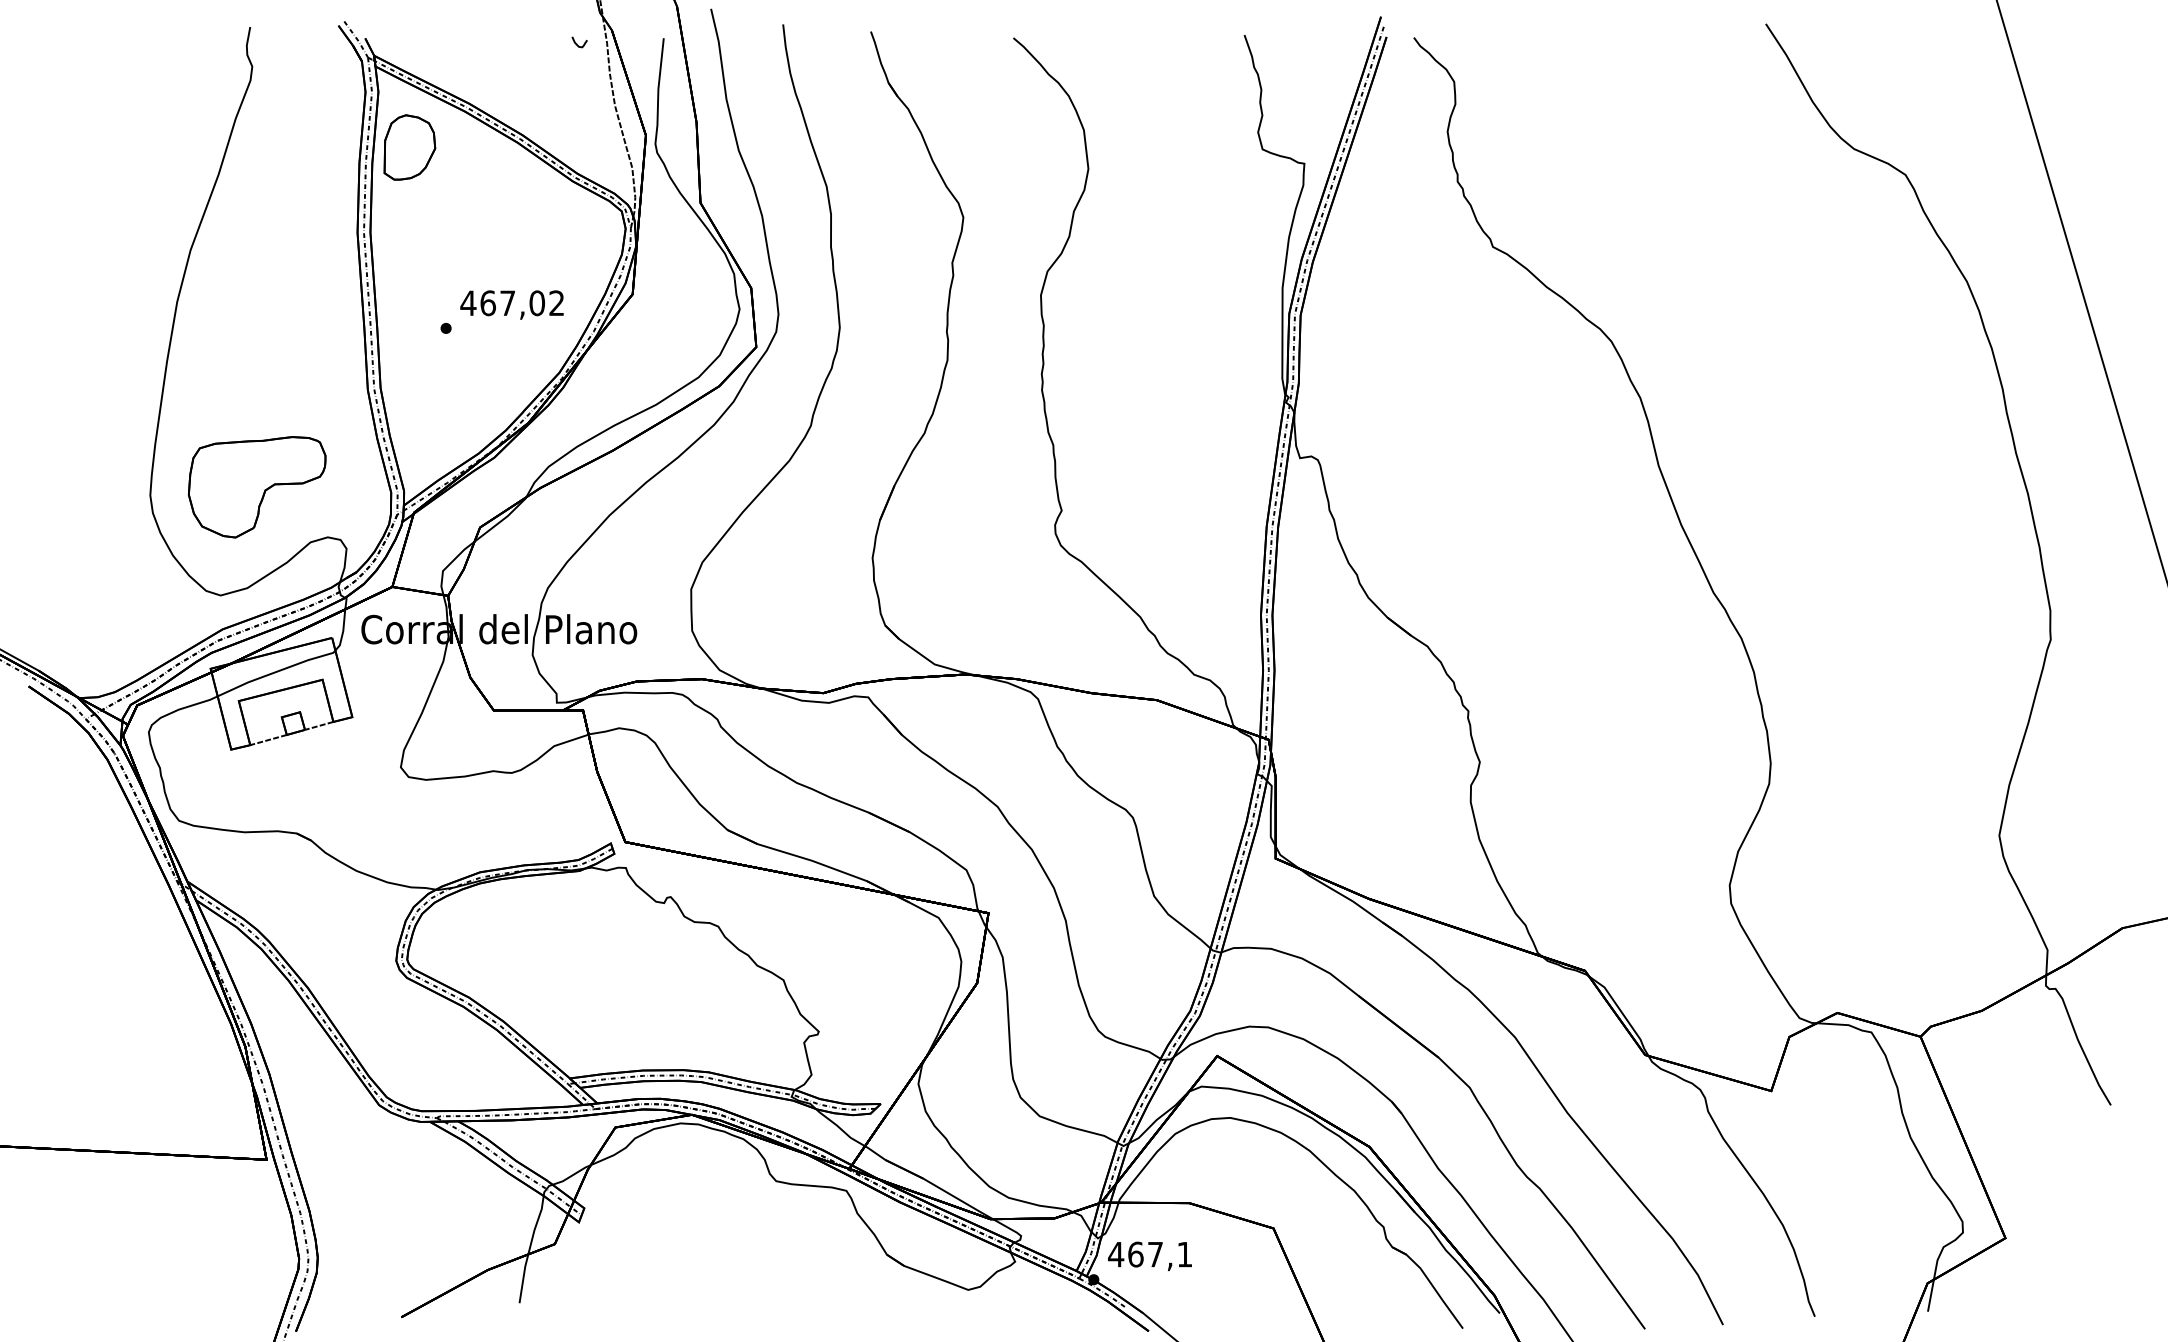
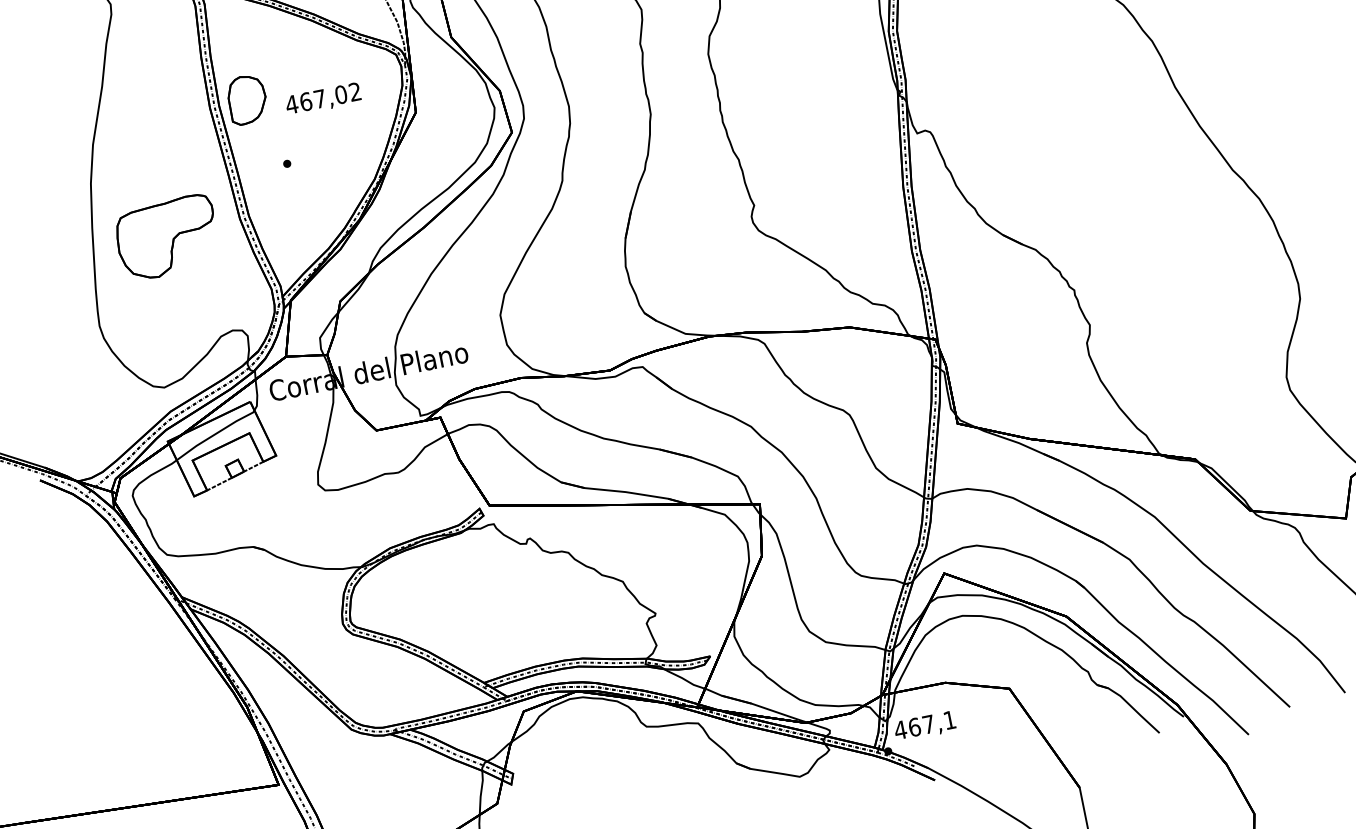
part: (409, 147) -> (247, 99), moved
text: (511, 304) -> (322, 99), moved
part: (256, 487) -> (166, 238), moved

